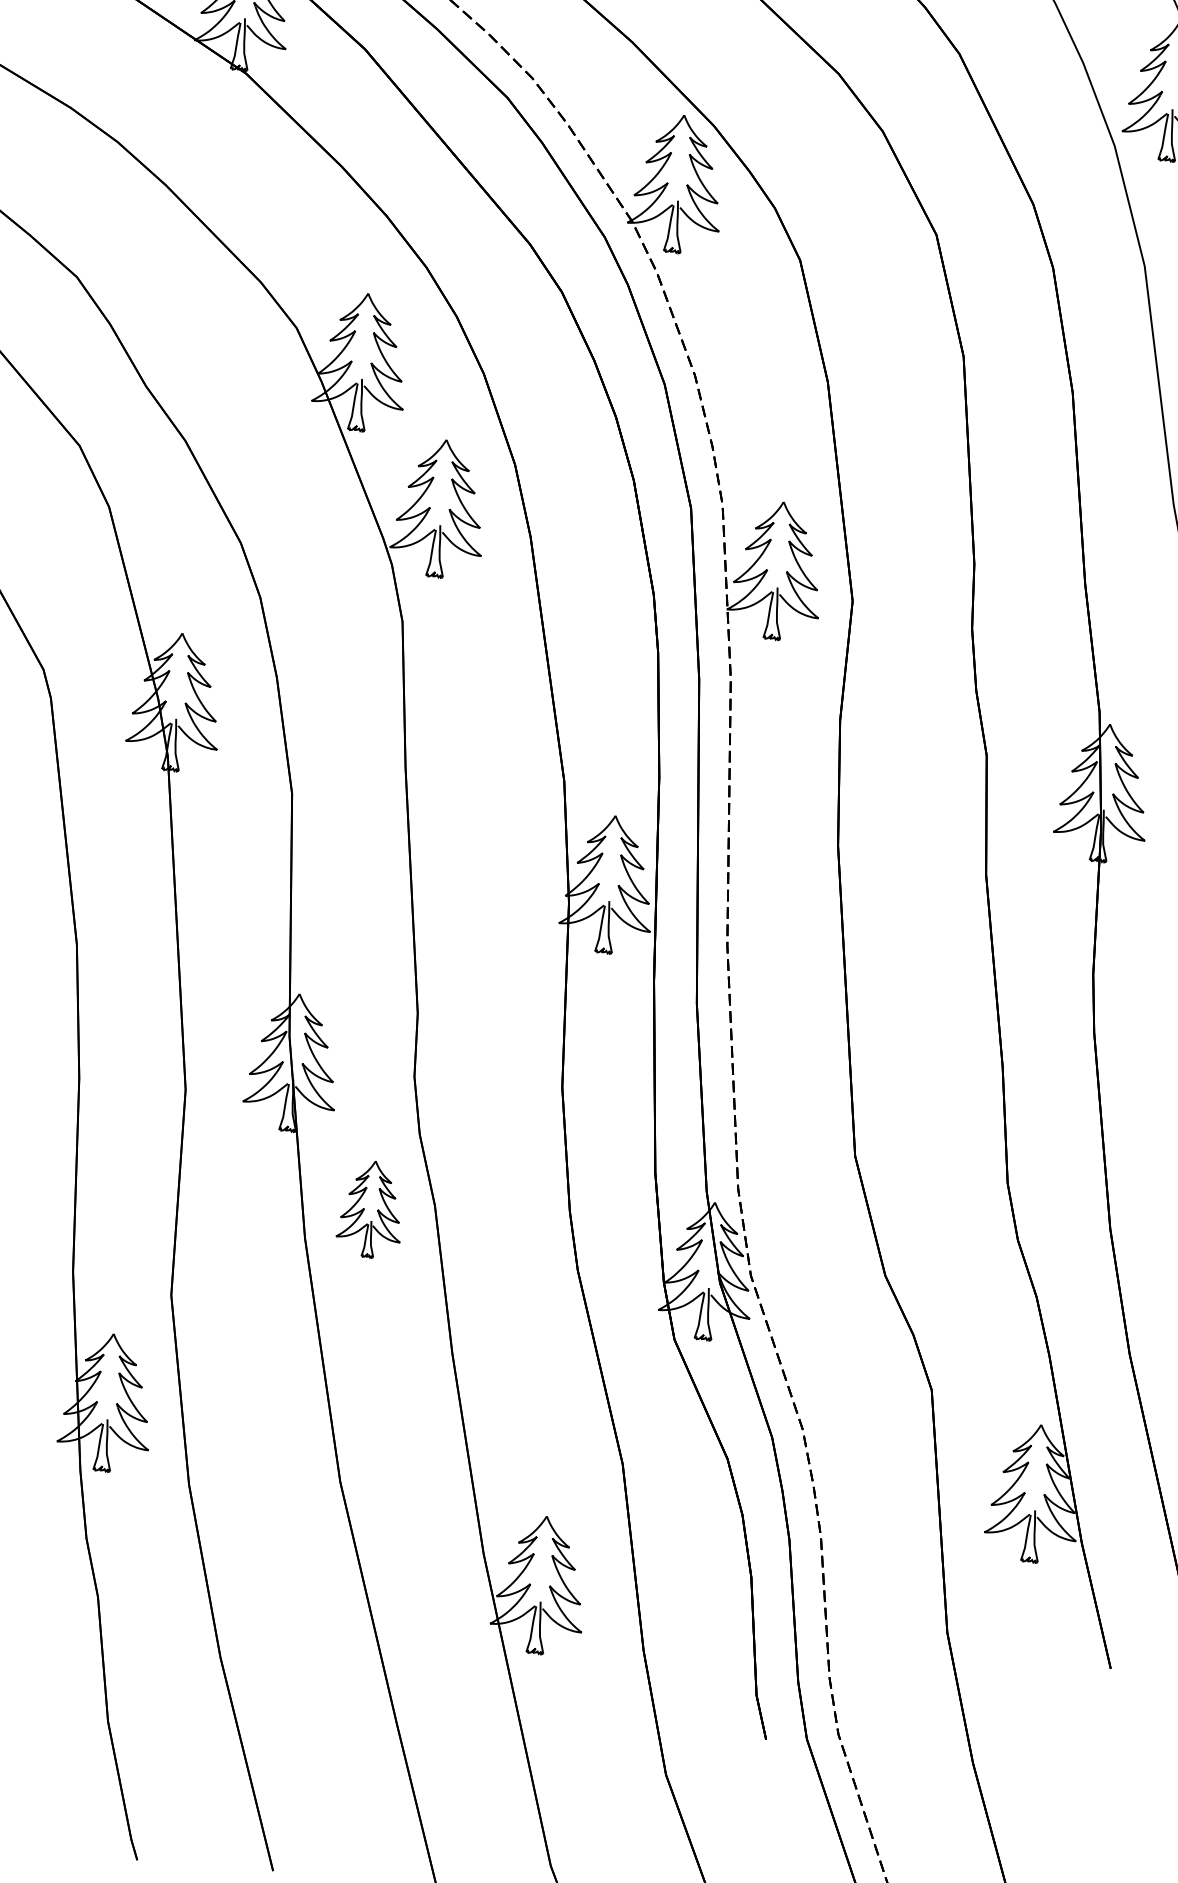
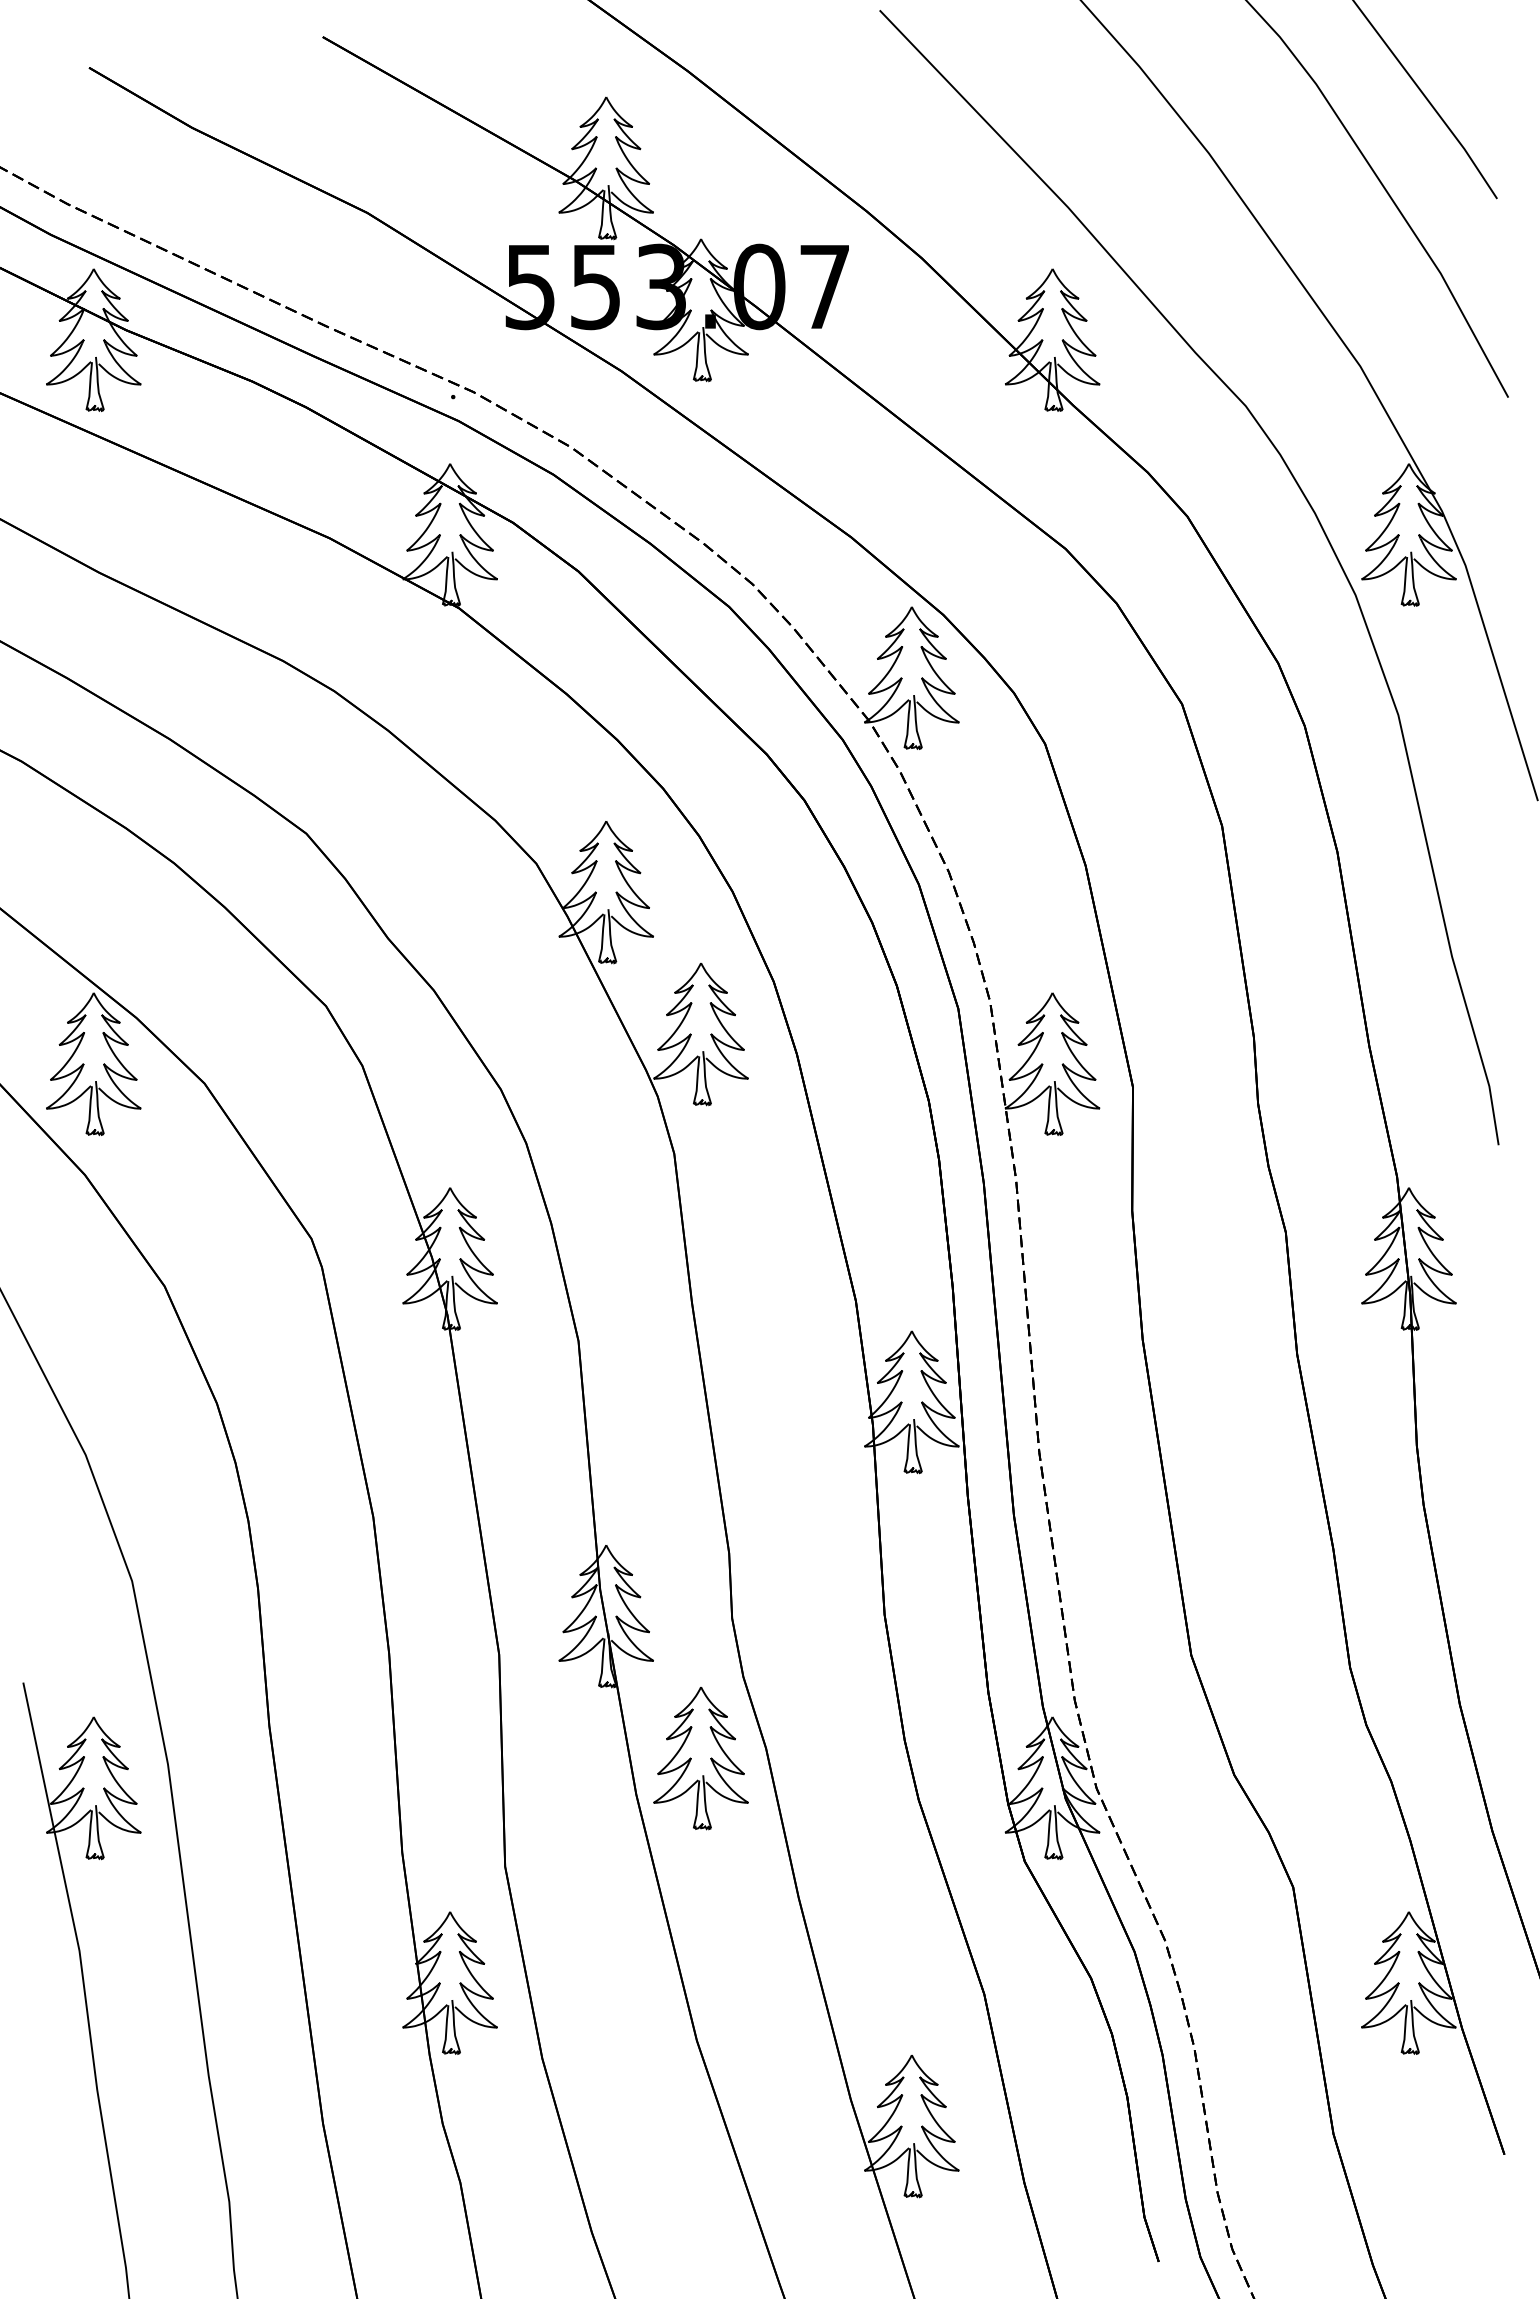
part: (370, 1209) -> (700, 1758), size x1.43

